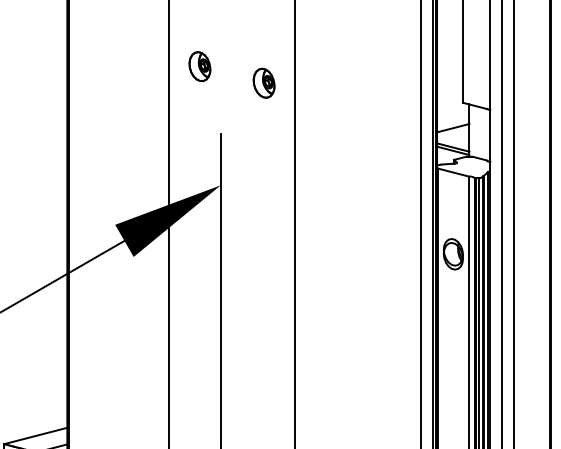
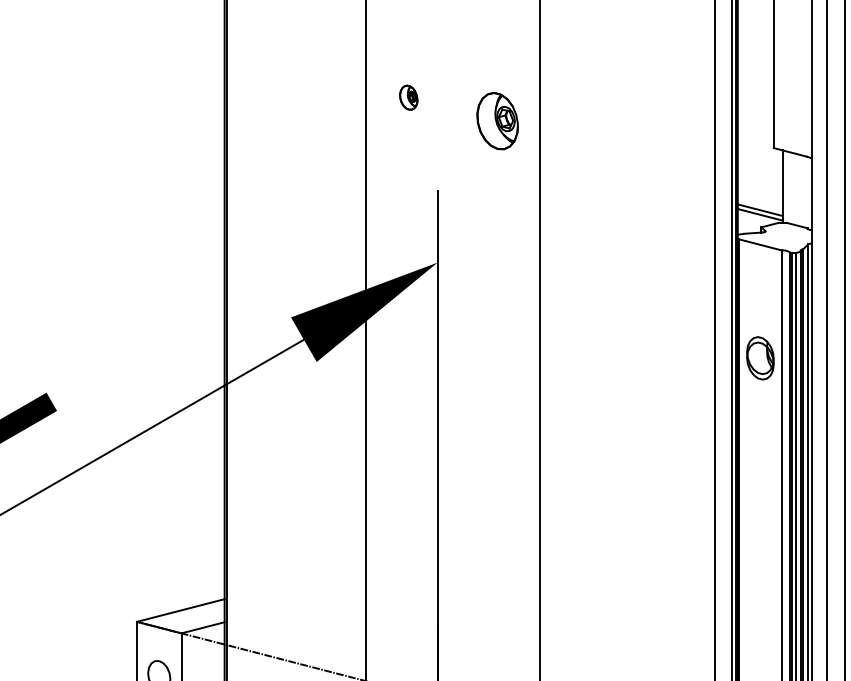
part: (199, 66) -> (408, 97), size x0.6
part: (263, 82) -> (497, 120), size x1.4
line: (452, 128) -> (759, 183), removed

